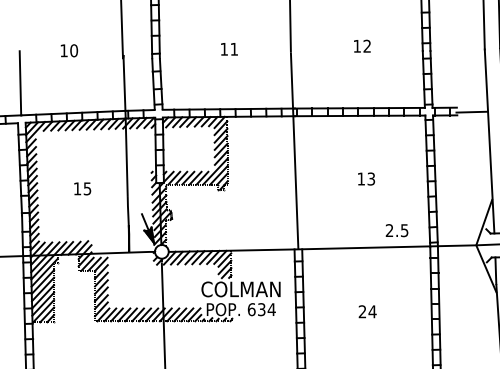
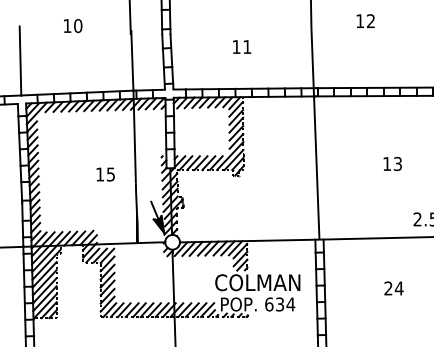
text: (362, 45) -> (365, 20), moved
text: (229, 49) -> (242, 47), moved
text: (82, 188) -> (105, 174), moved
text: (367, 311) -> (393, 288), moved

